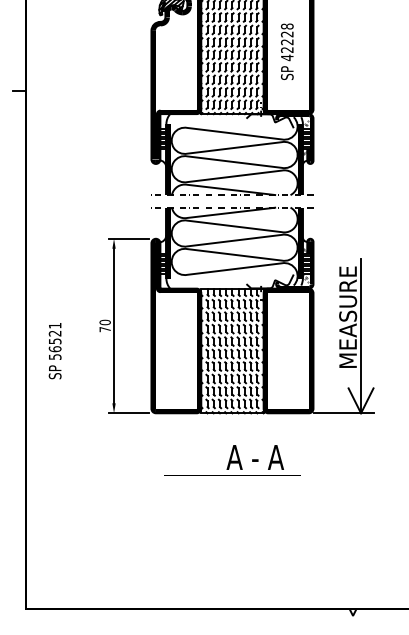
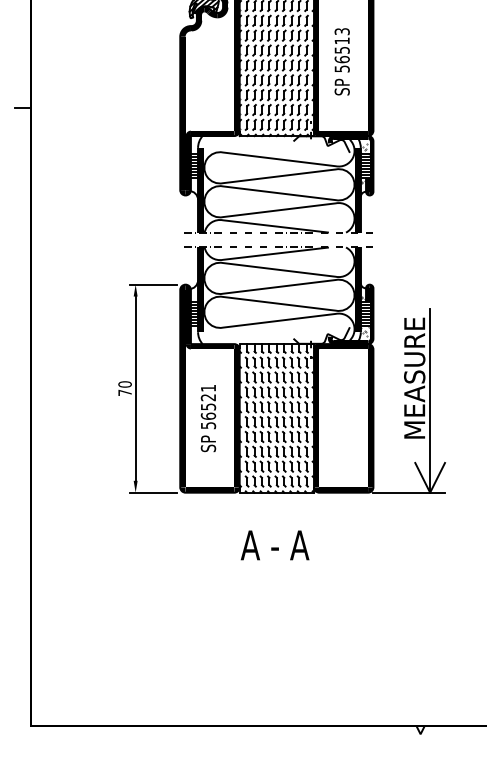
text: (286, 42) -> (341, 50), 42228 -> 56513
text: (55, 351) -> (208, 418), moved
text: (254, 457) -> (274, 545), moved

